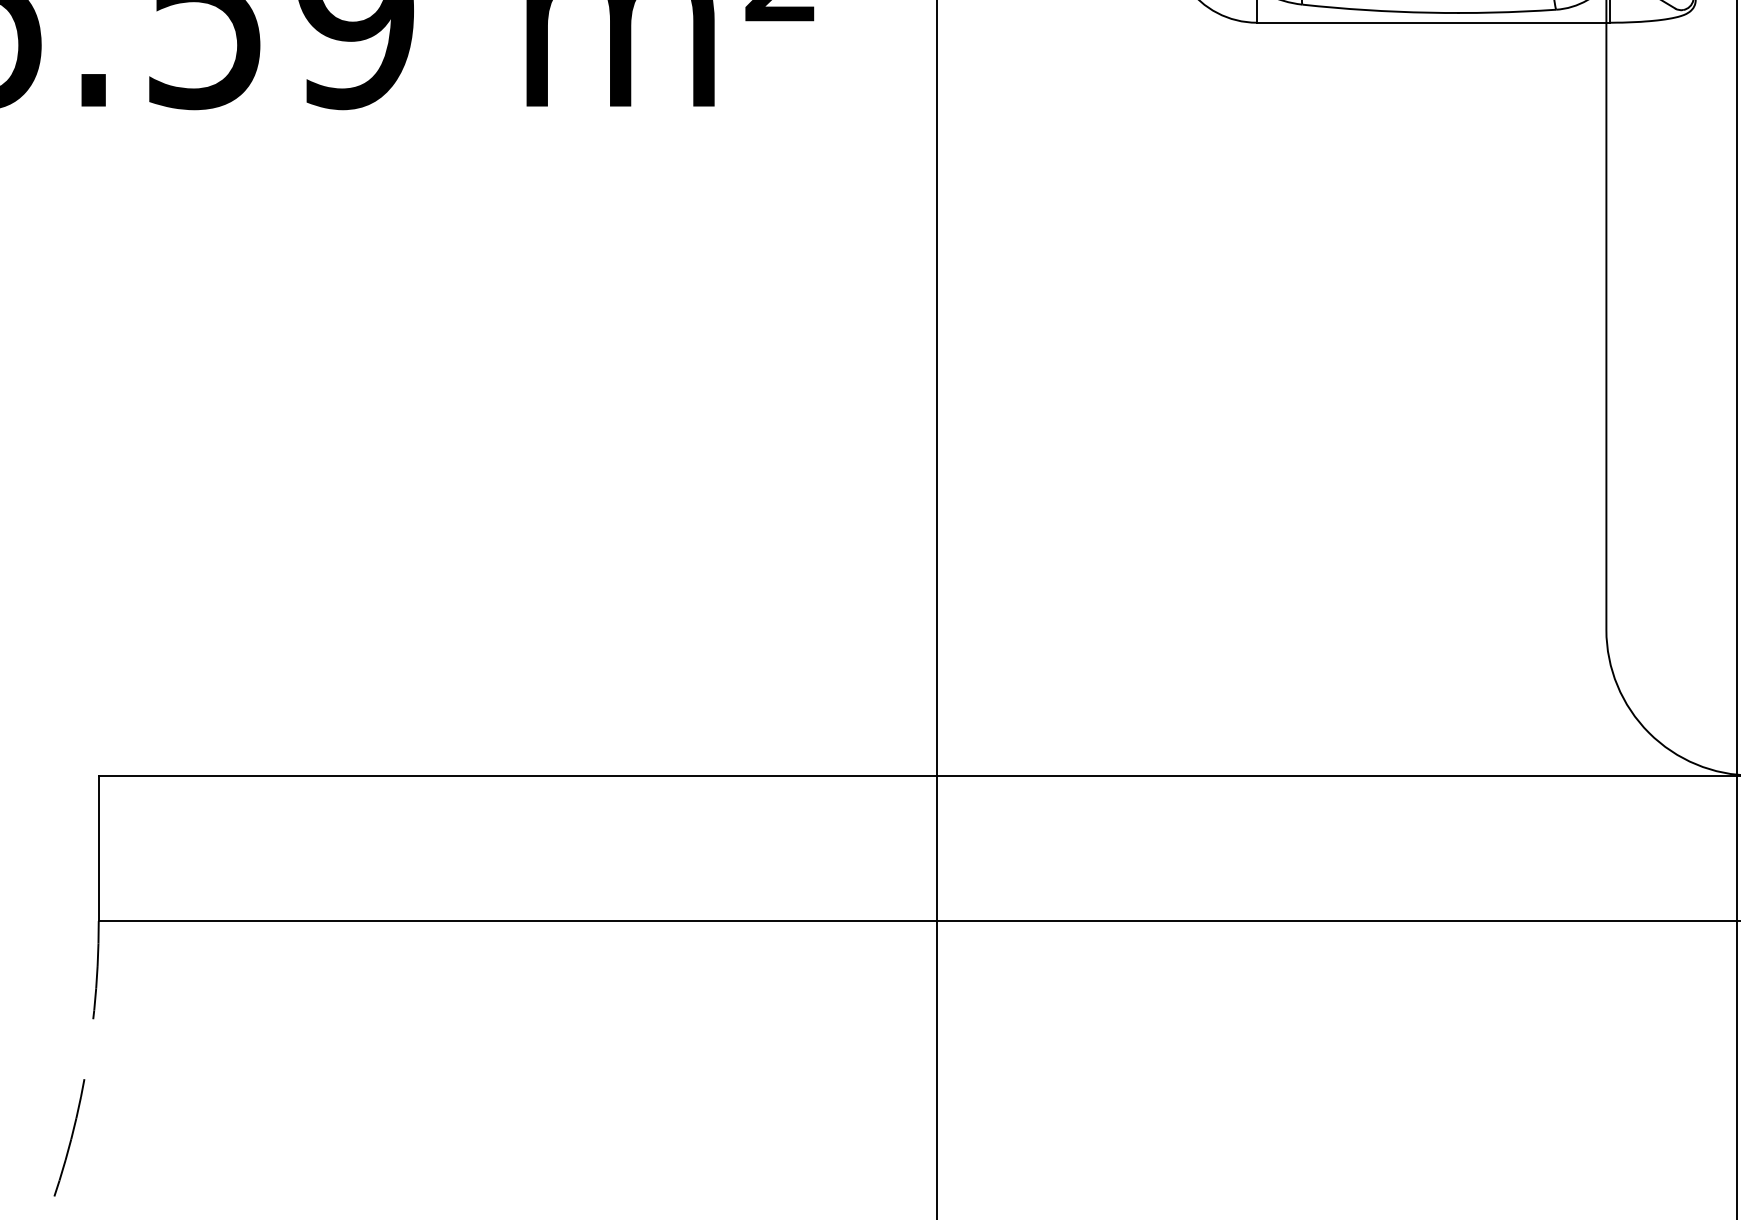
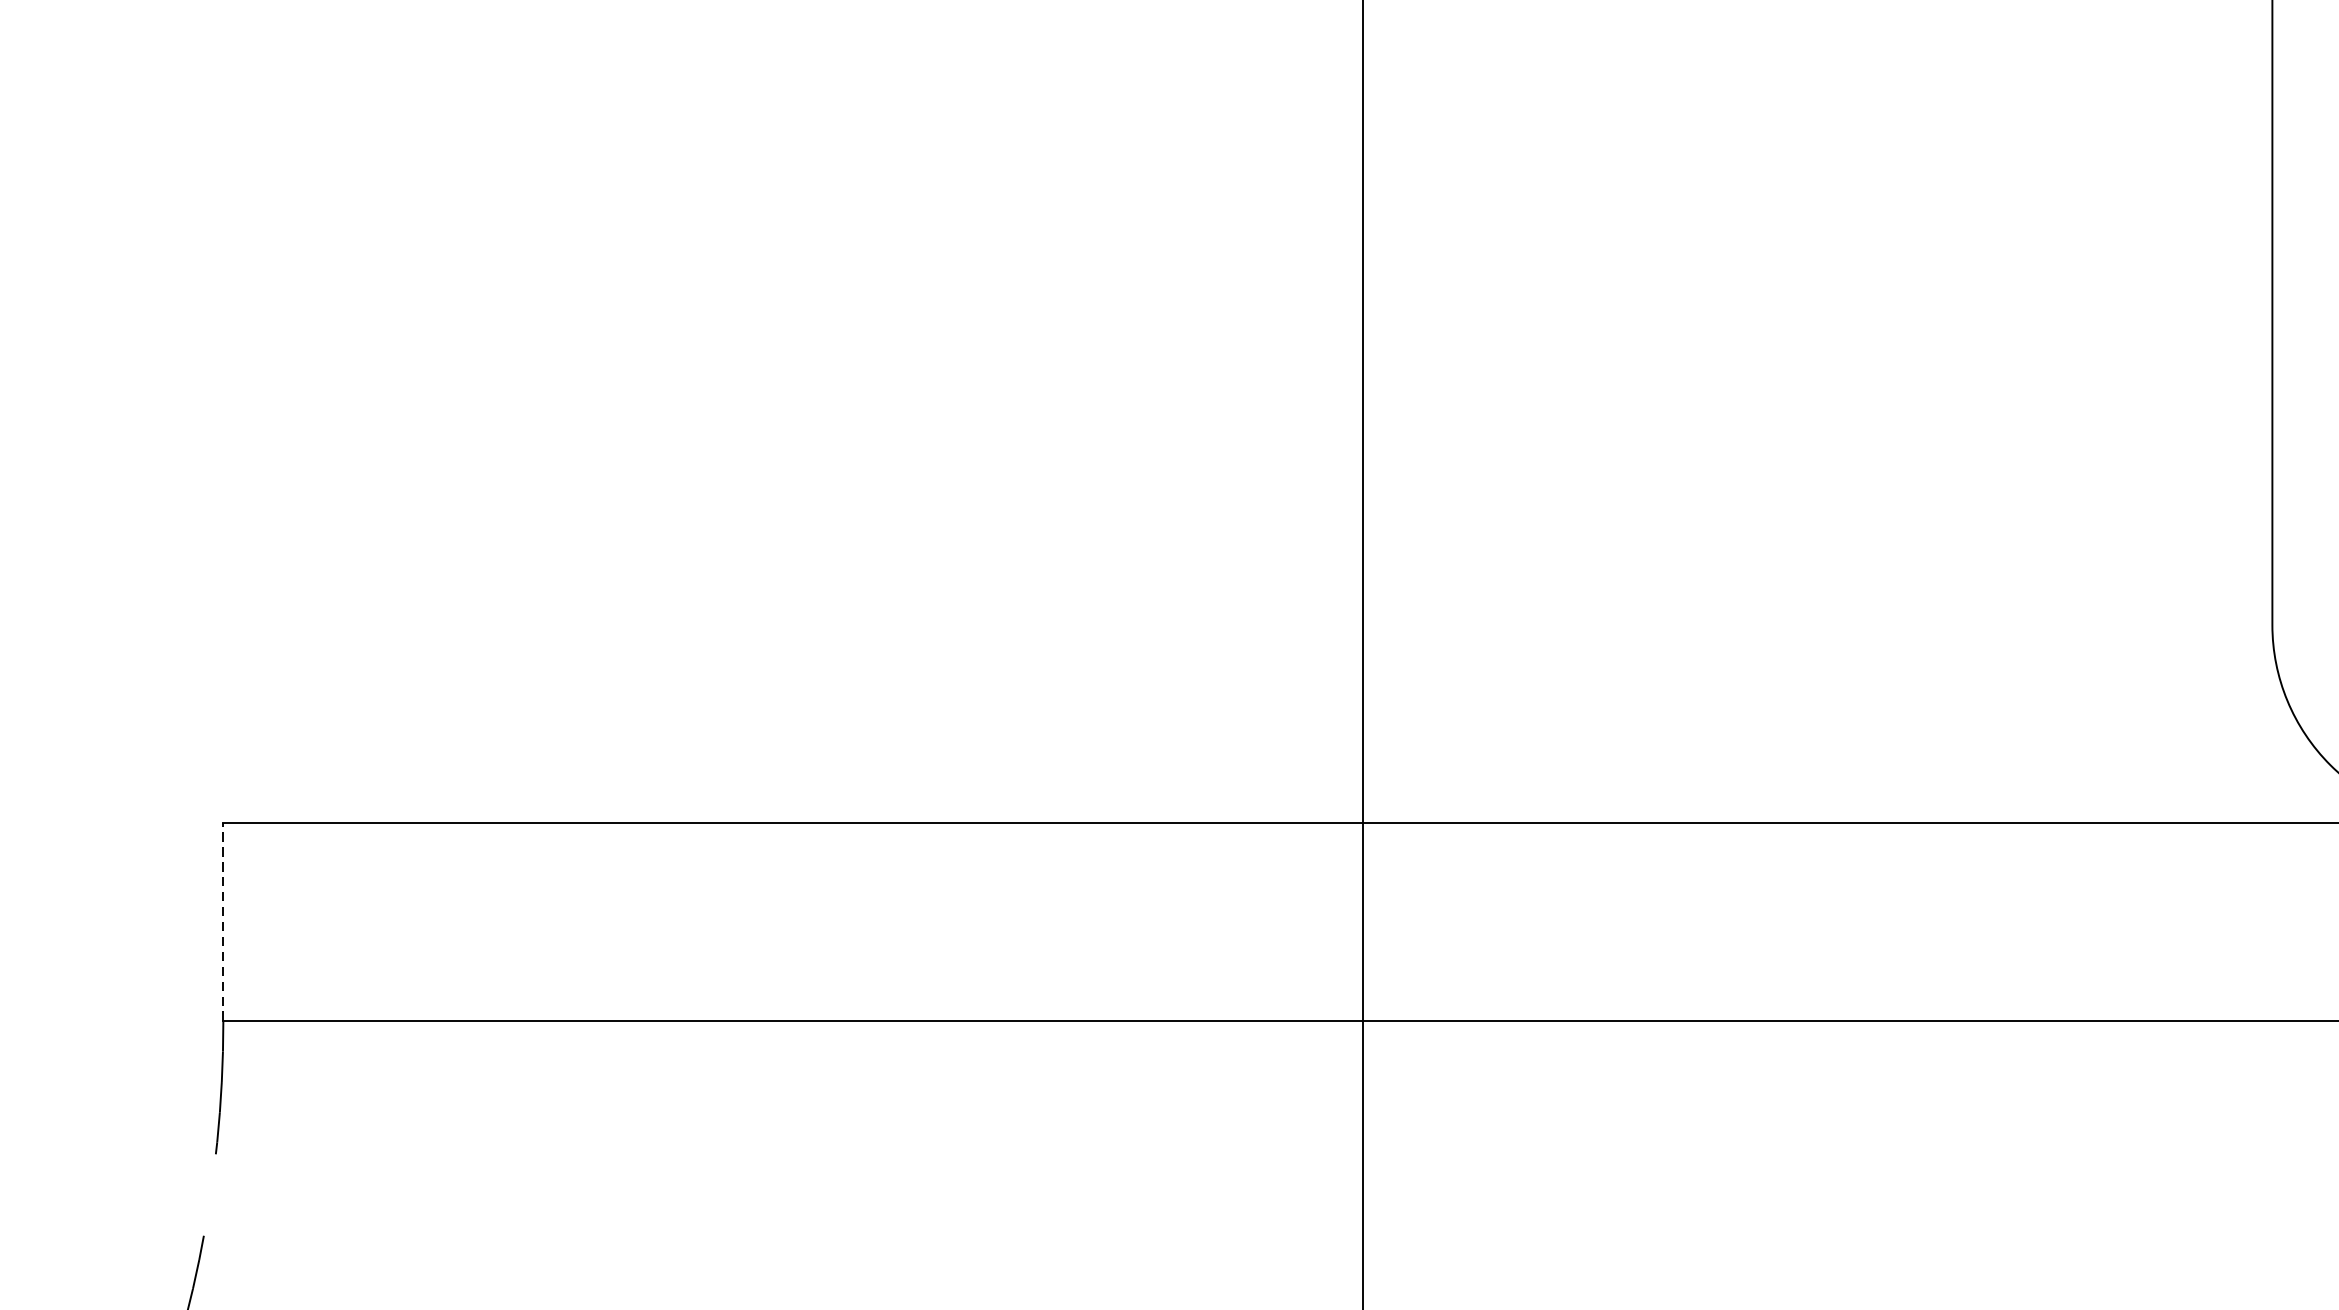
line: (98, 848) -> (223, 922), solid -> dashed

